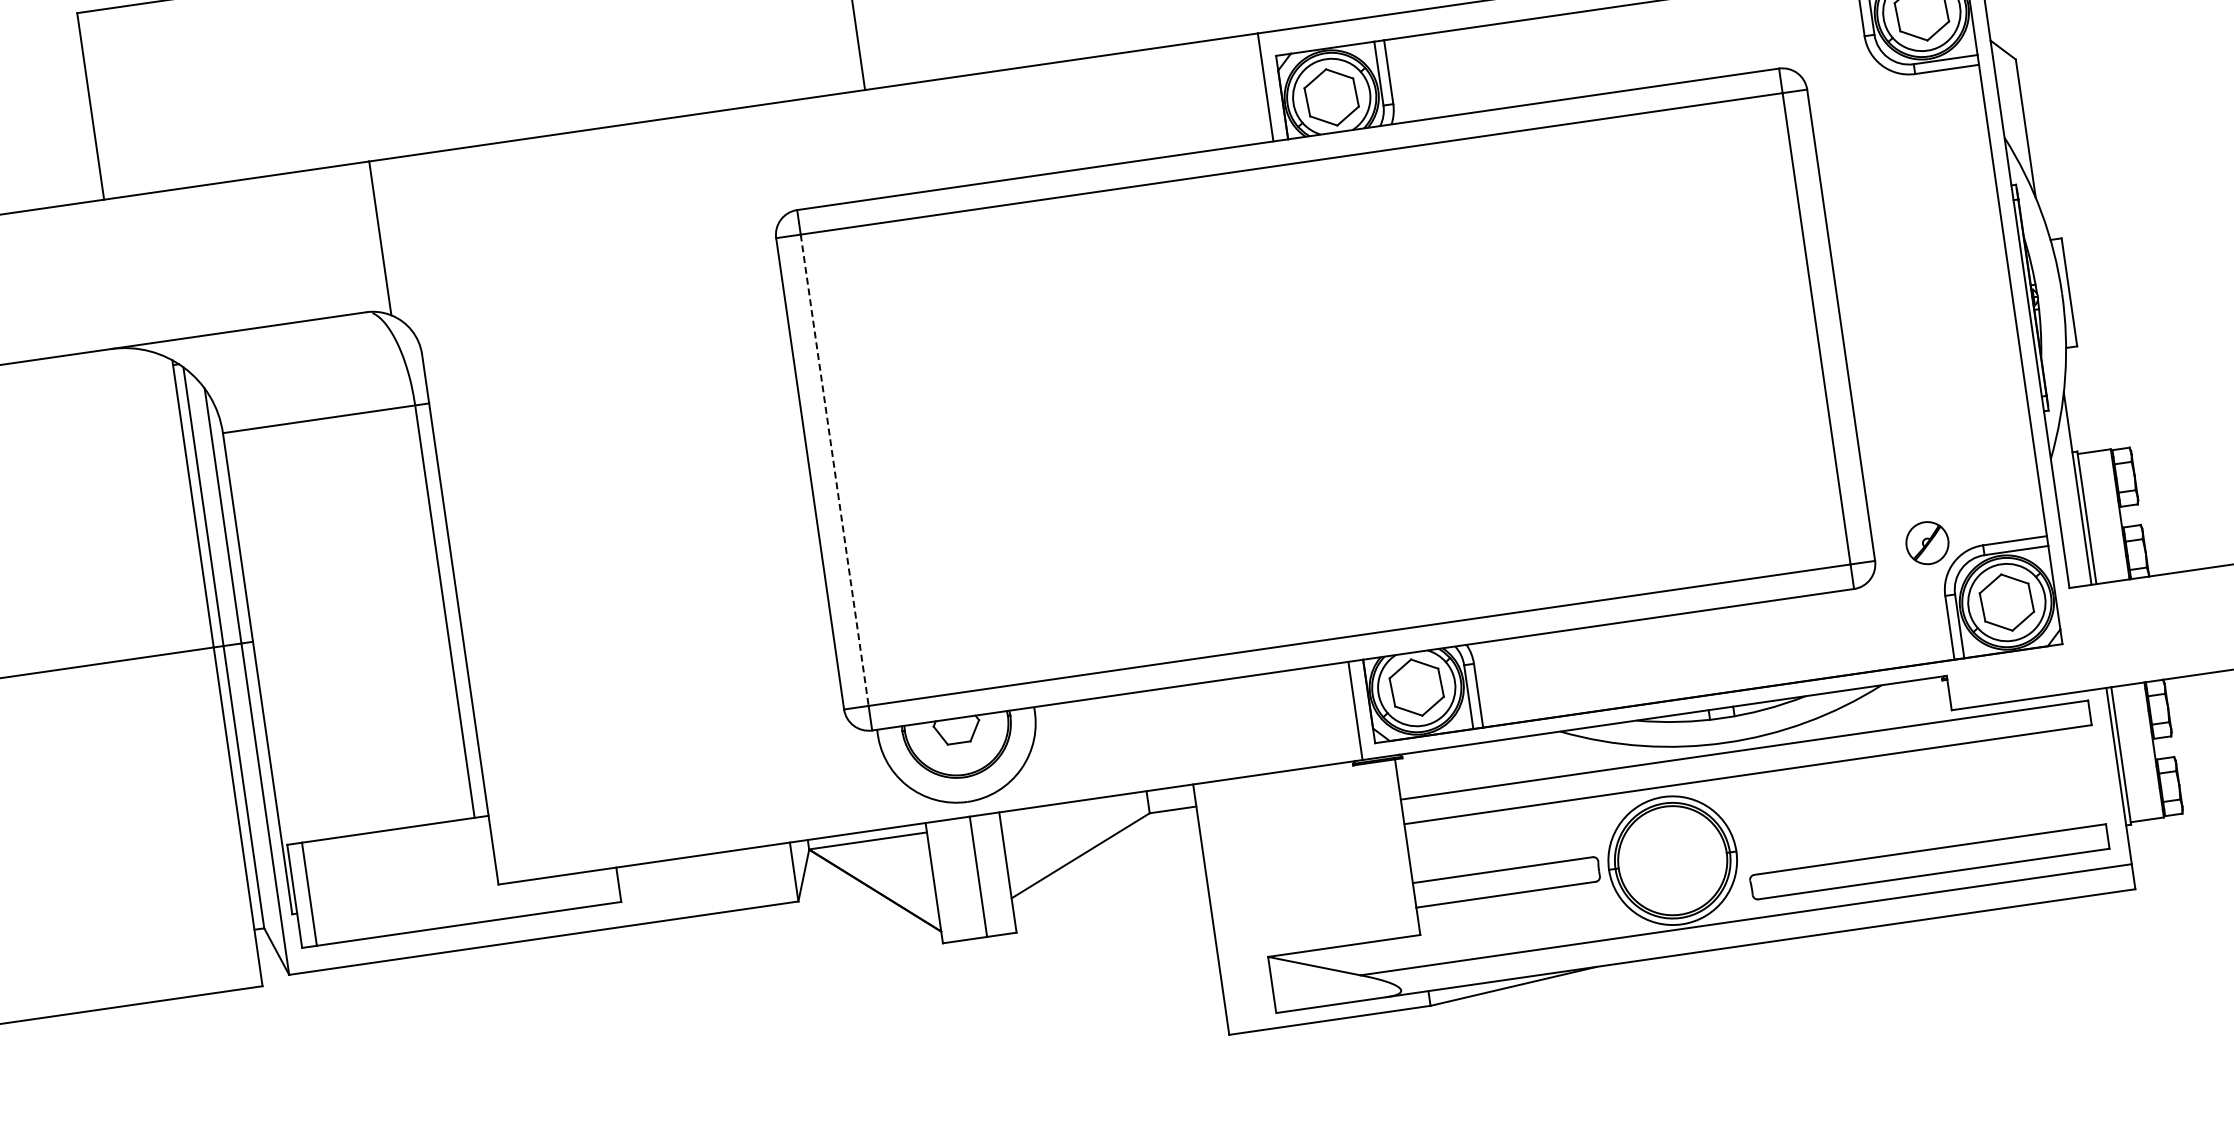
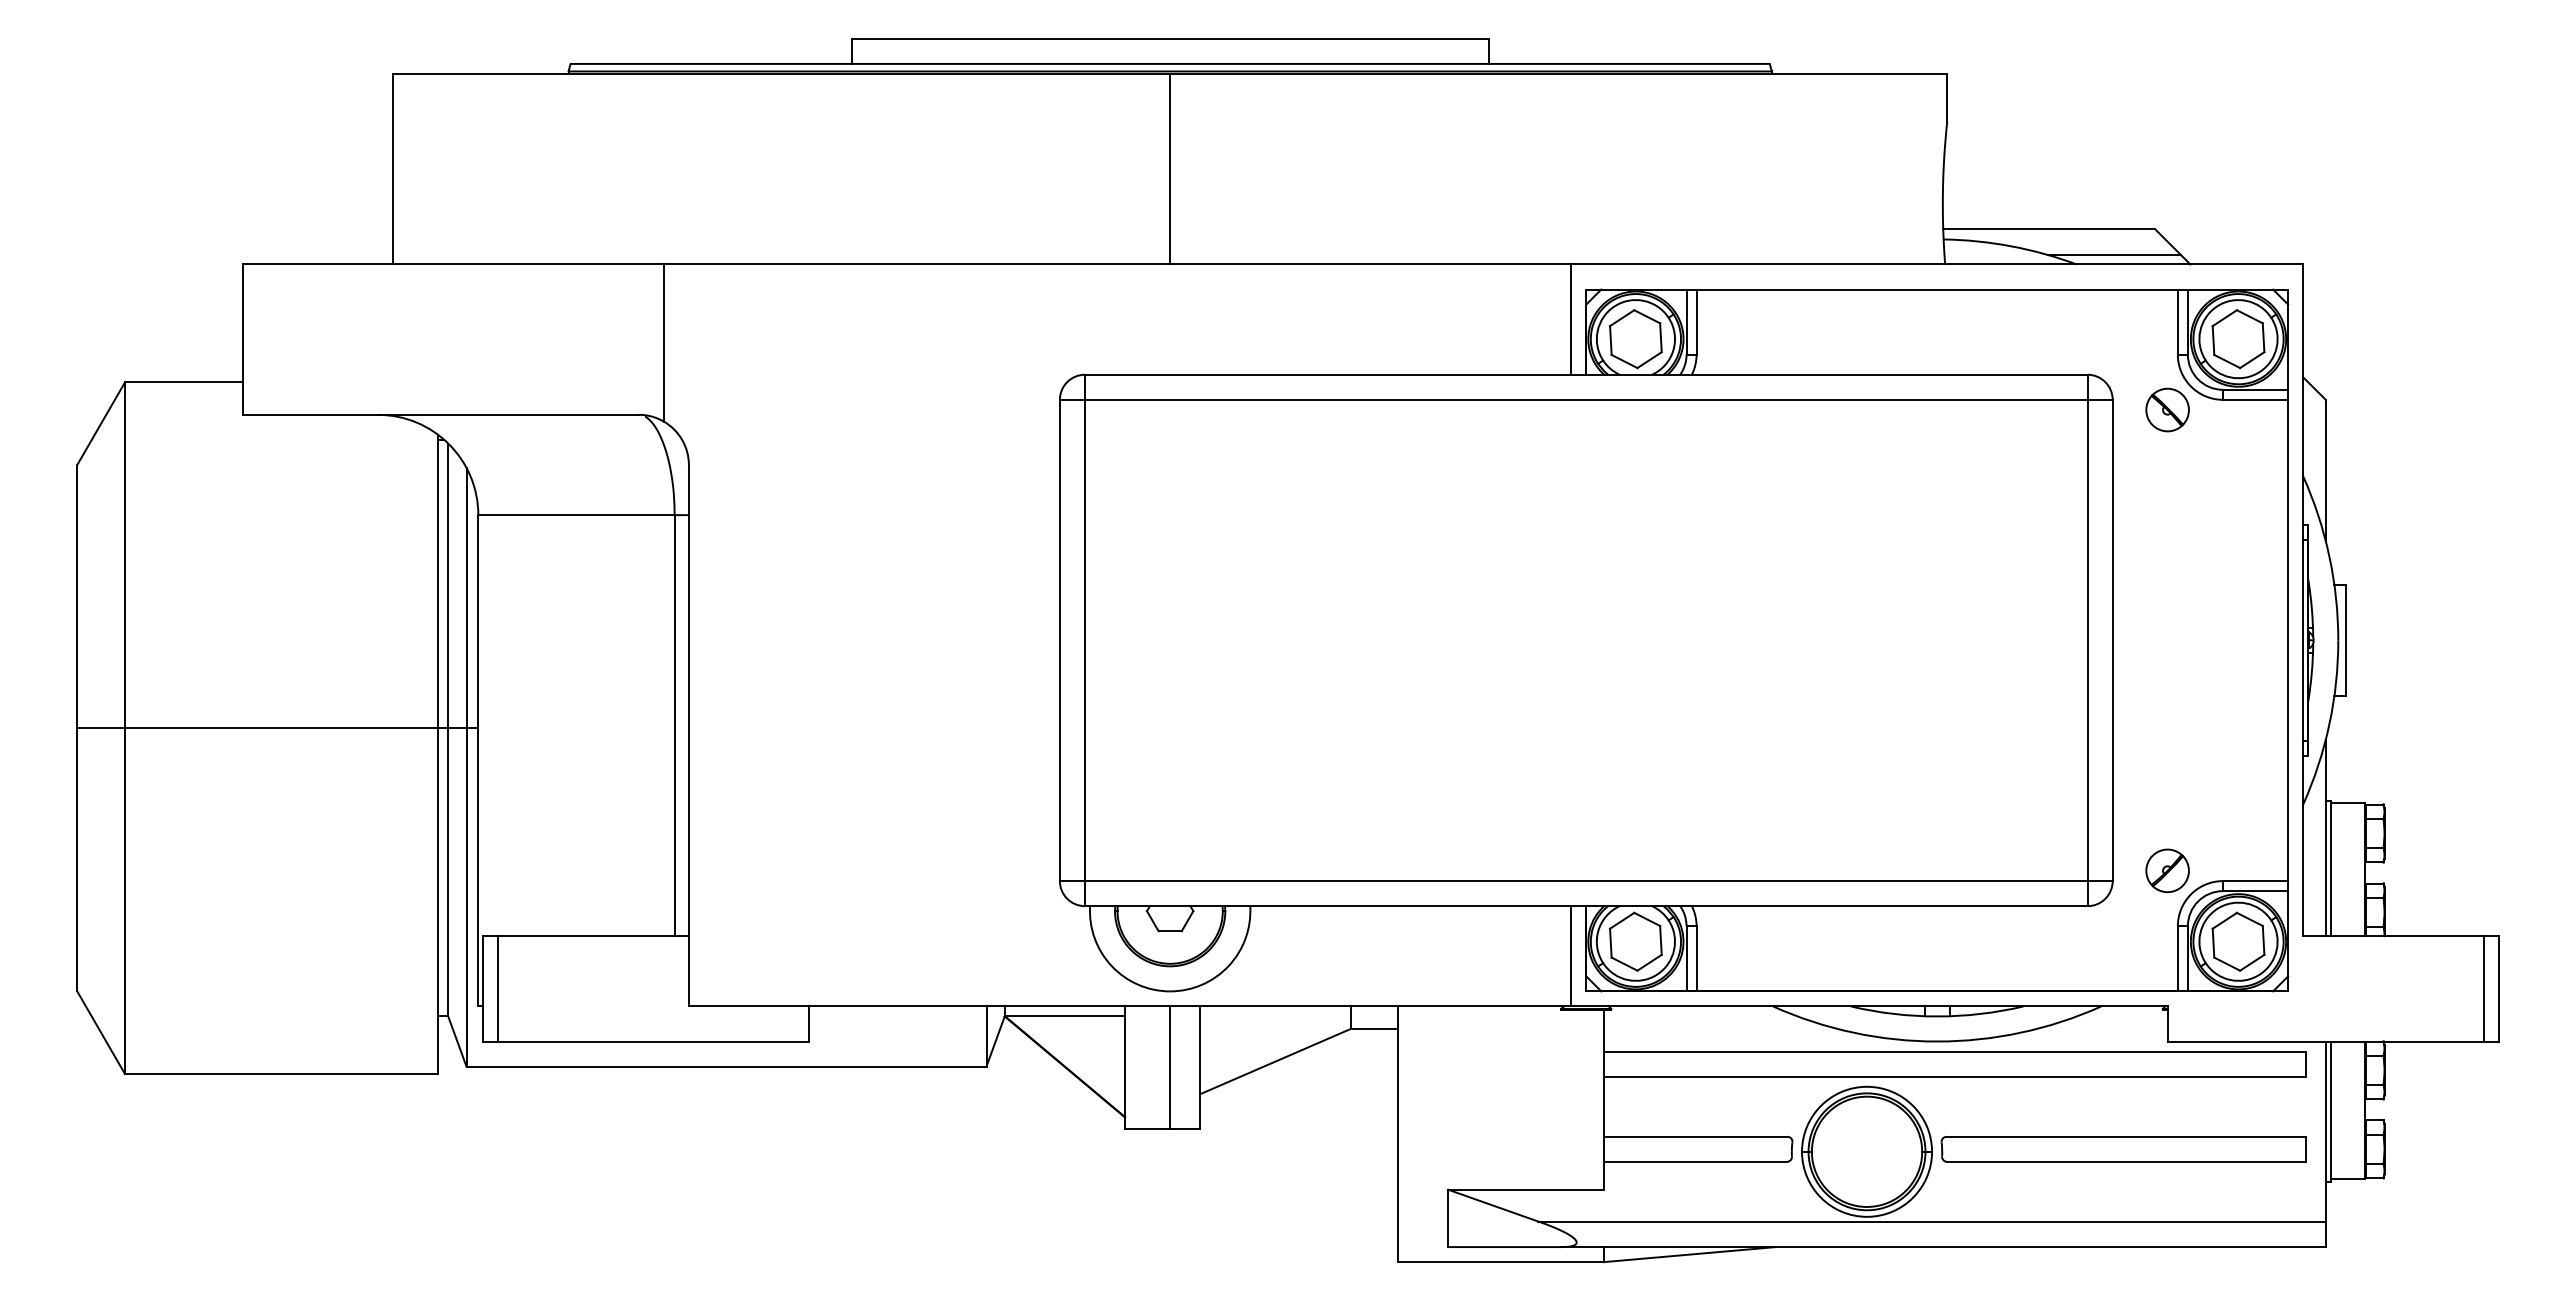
part: (1862, 91) -> (2167, 409), added
line: (834, 470) -> (1084, 640), dashed -> solid
part: (1929, 862) -> (2123, 1149), moved

